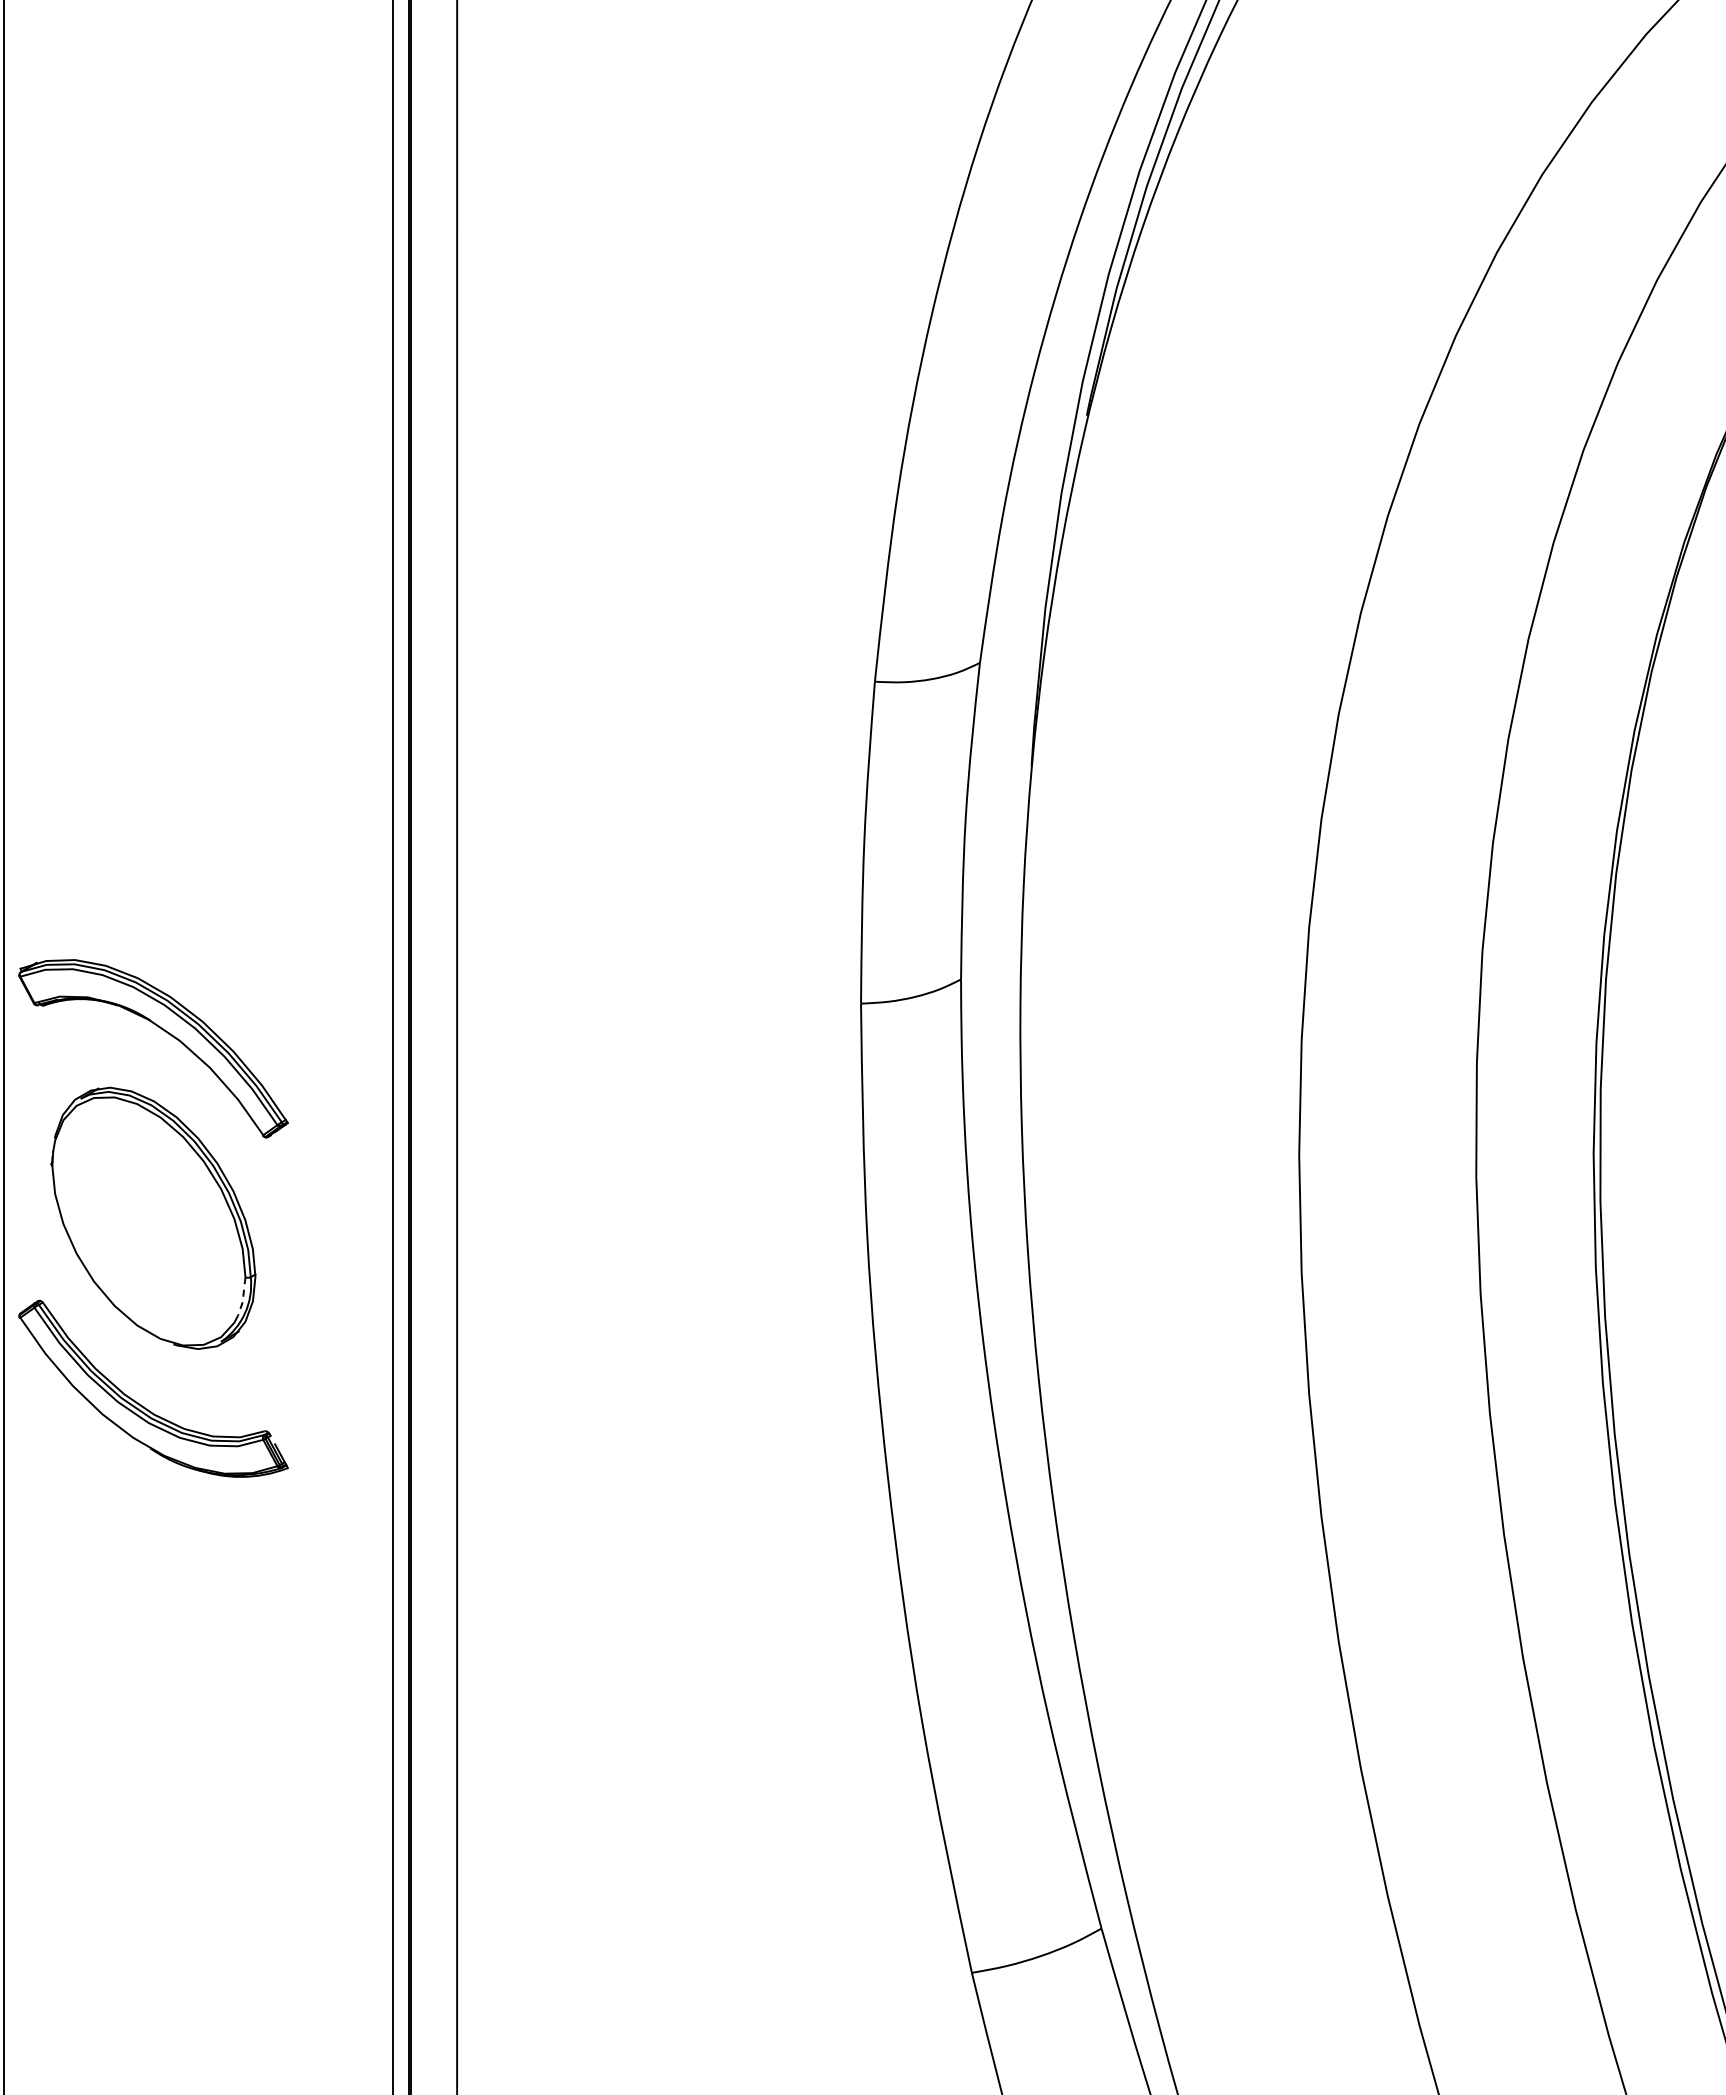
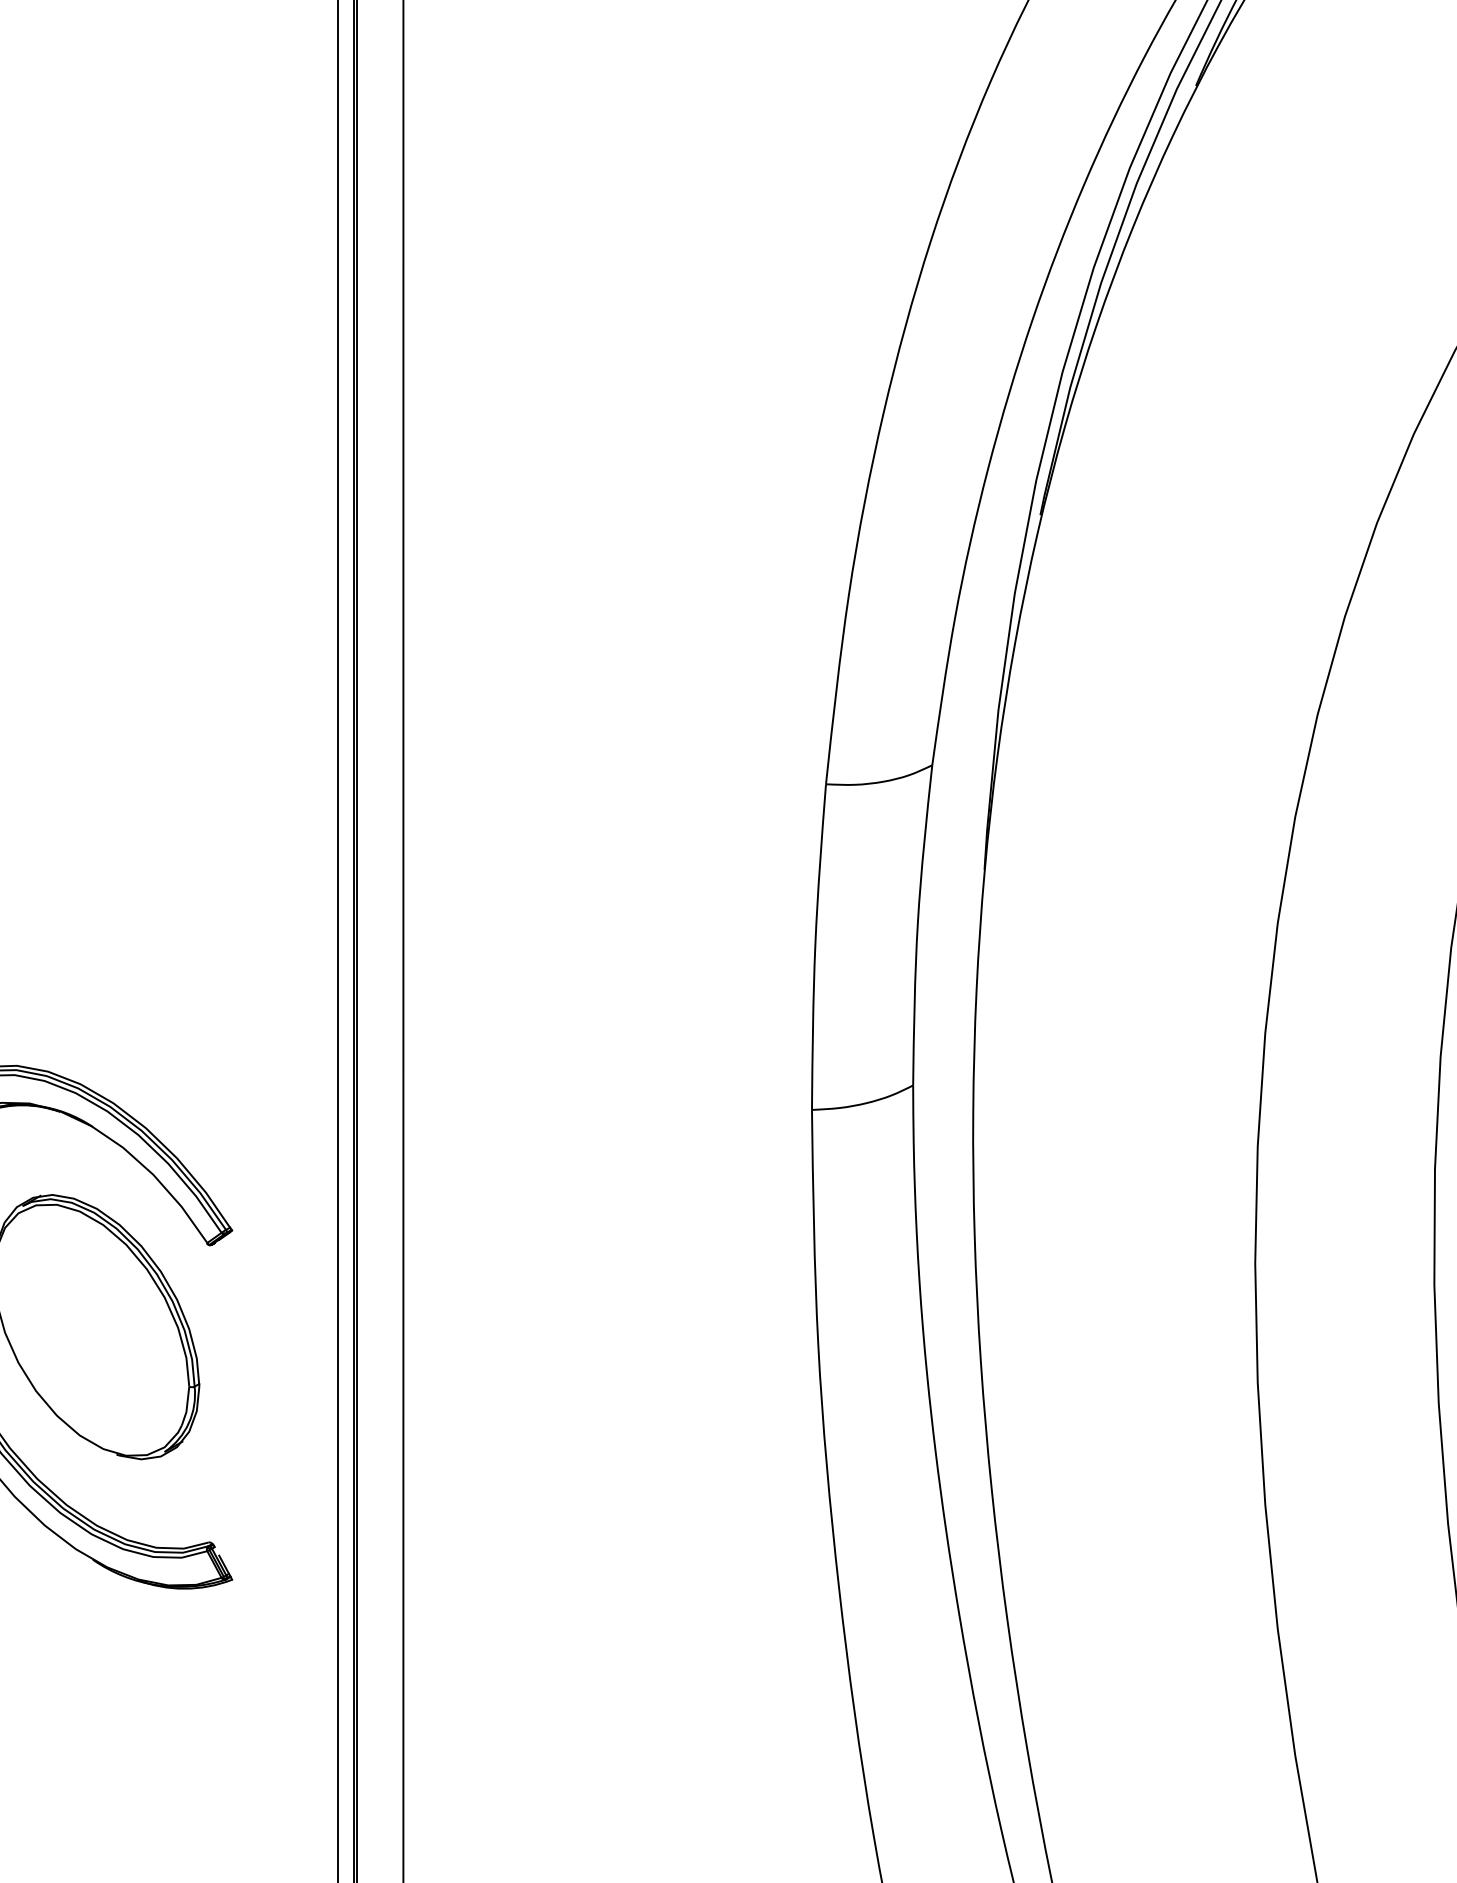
line: (243, 1297) -> (187, 1407), dashed -> solid

